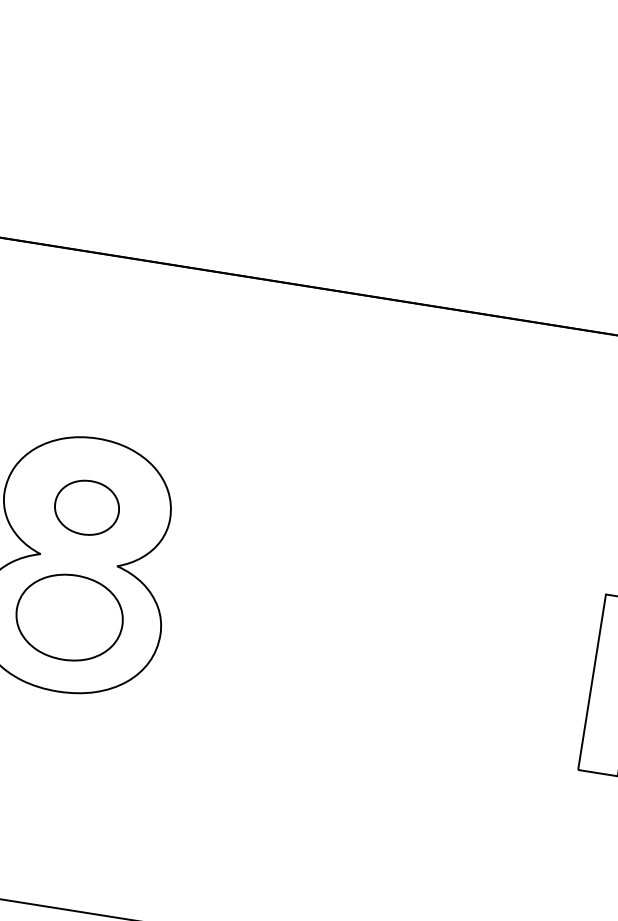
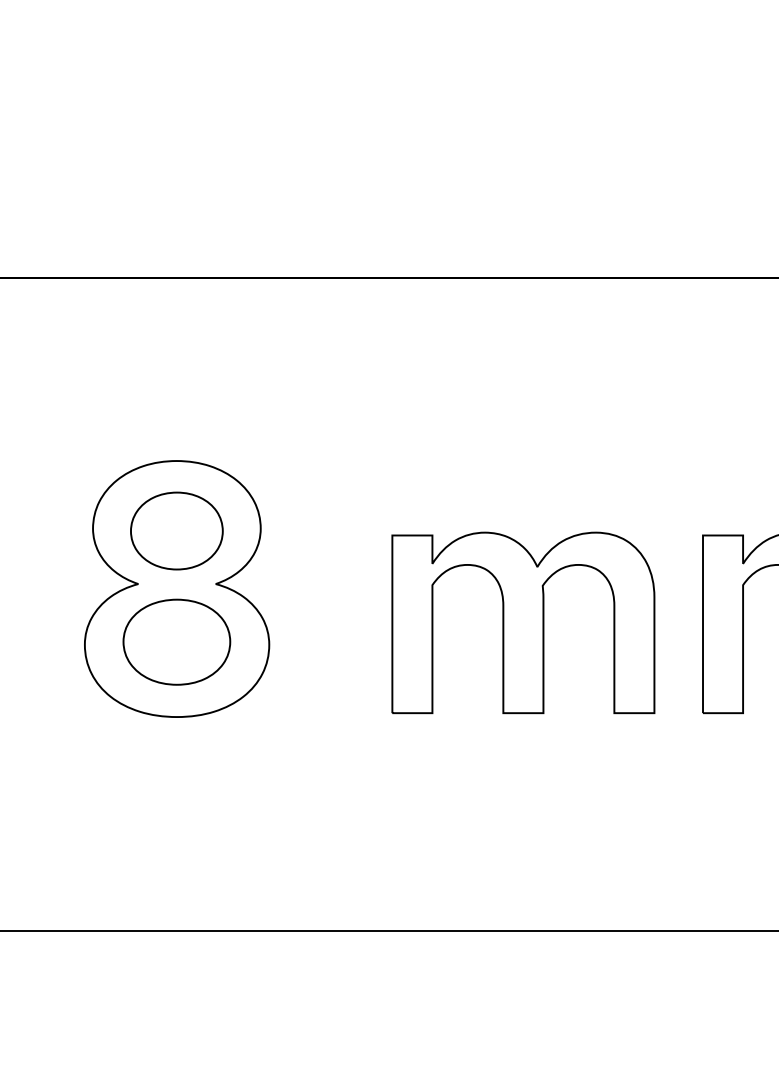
part: (86, 507) -> (176, 530), size x1.43
part: (415, 652) -> (523, 622), added

